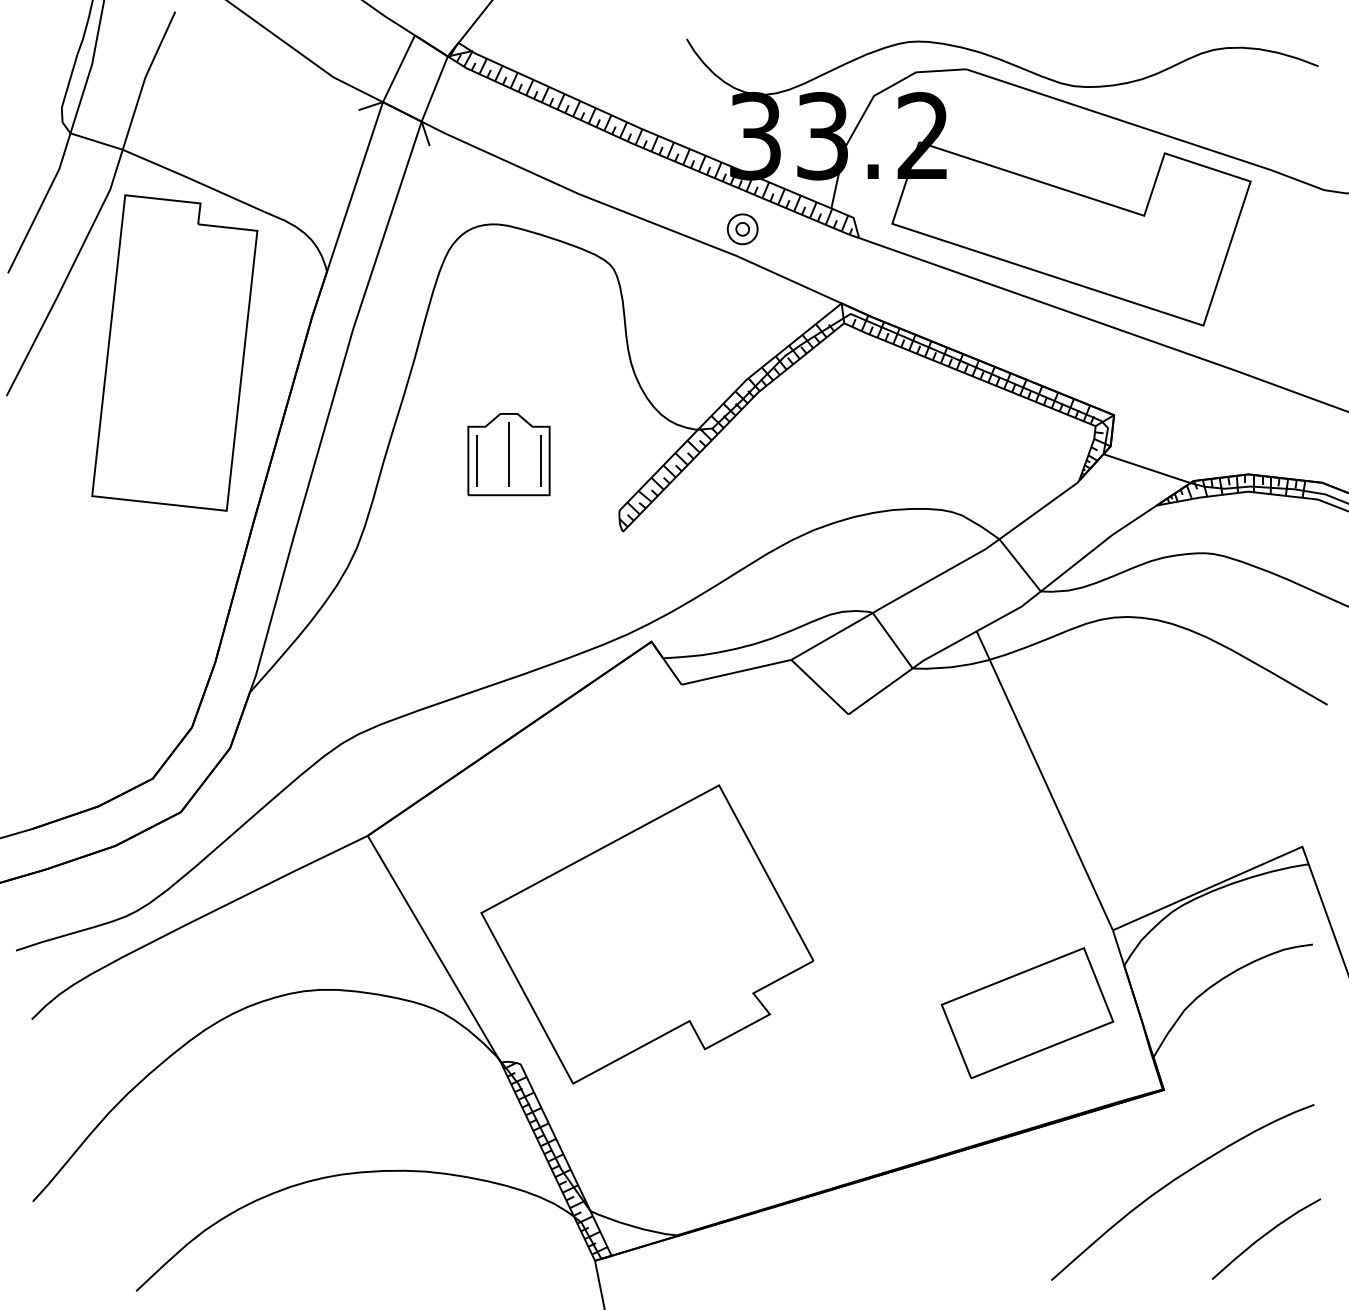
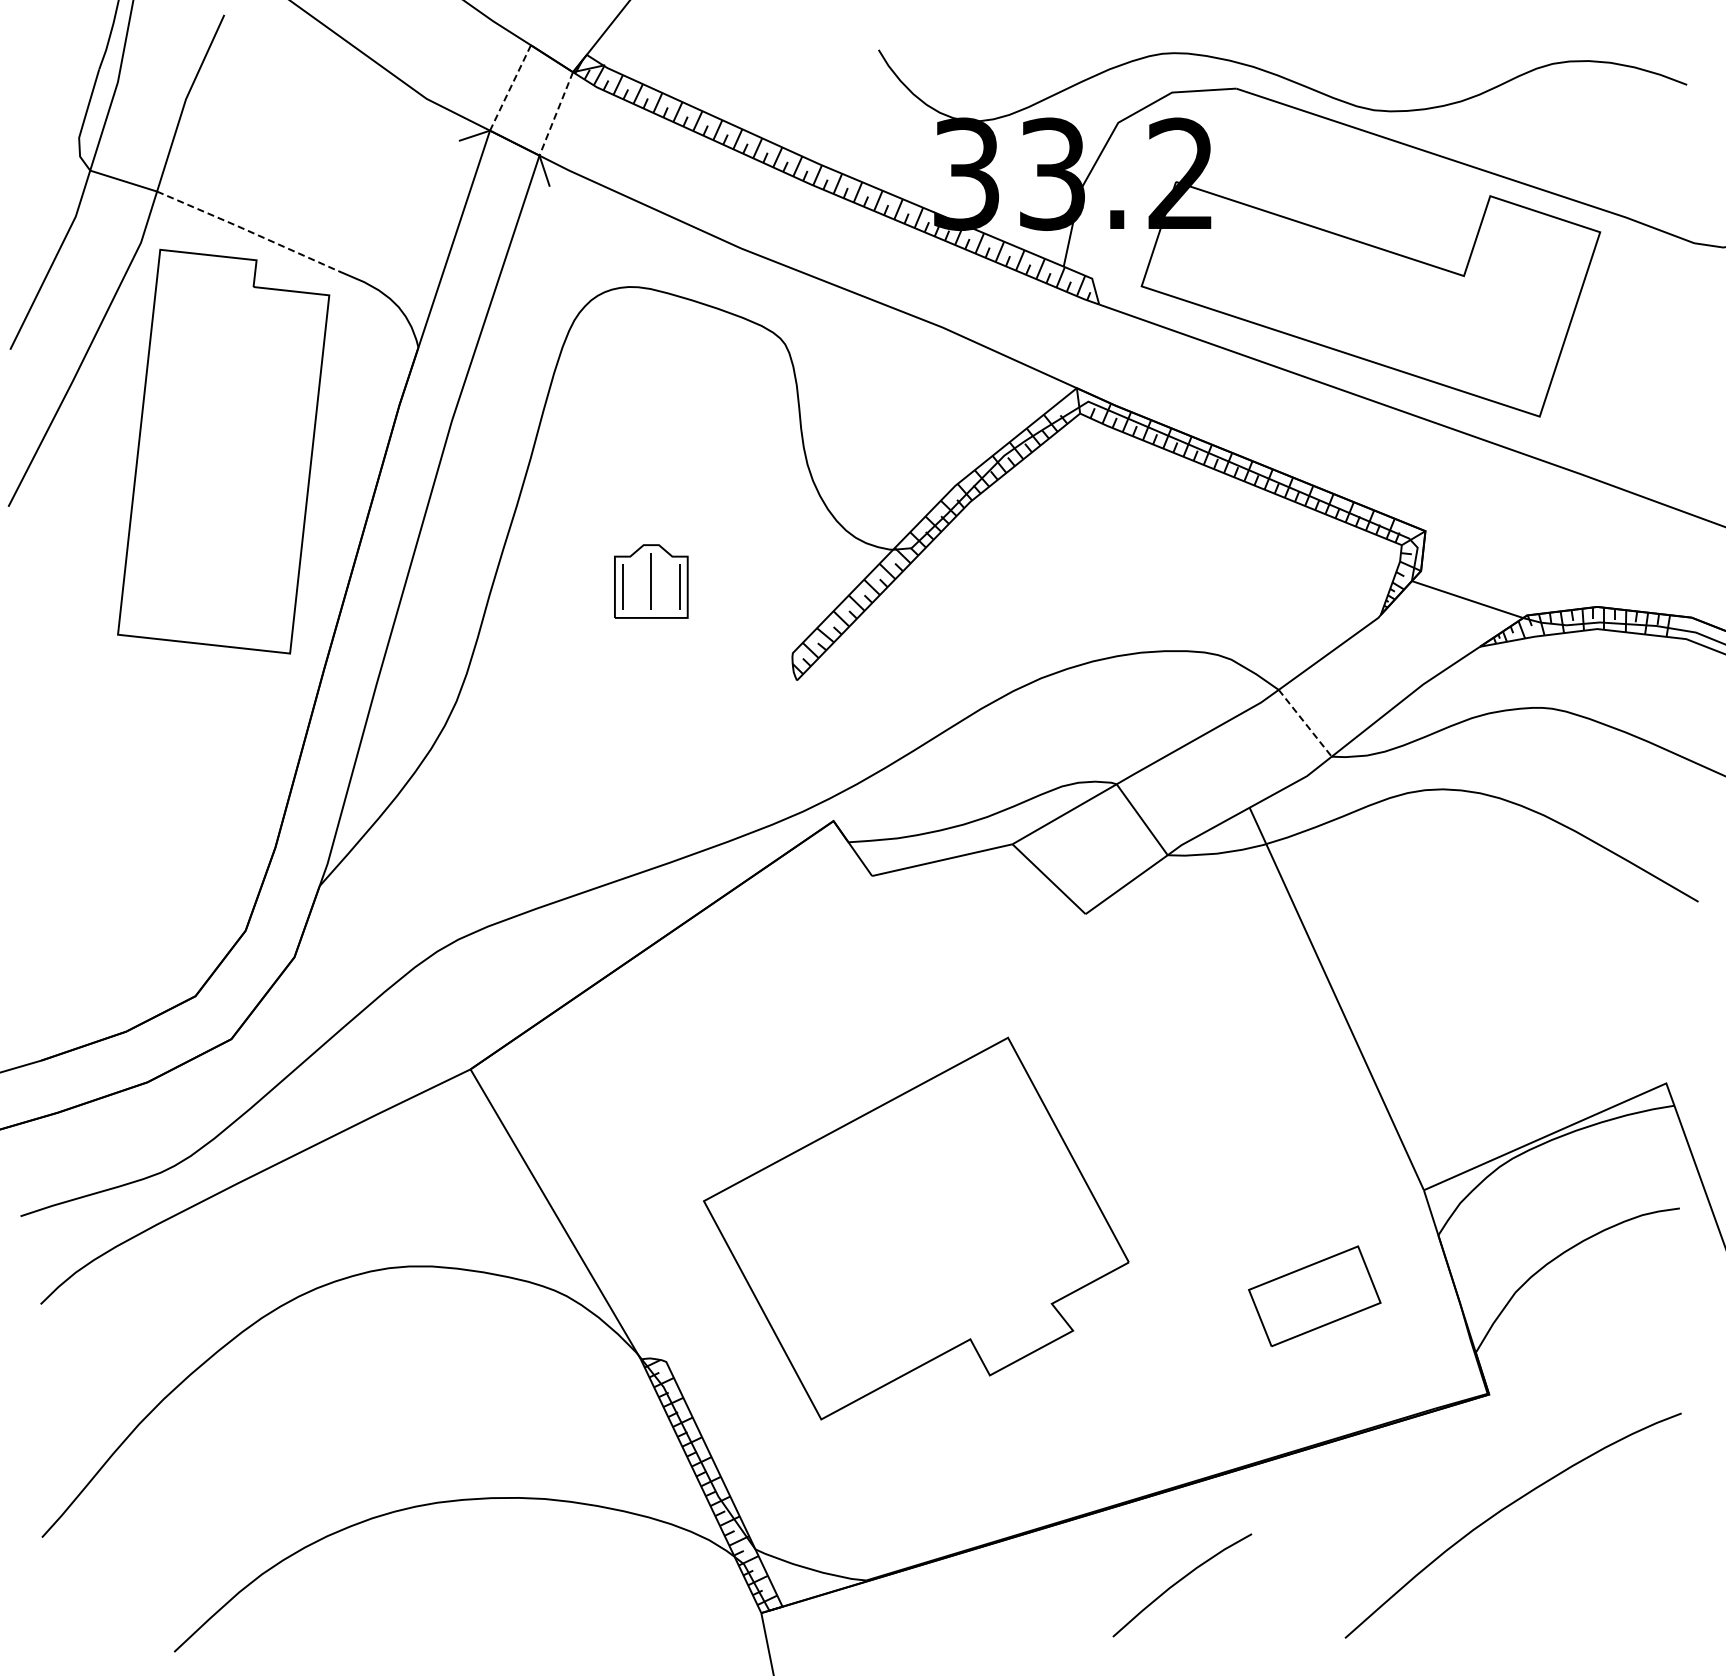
line: (398, 69) -> (510, 88), solid -> dashed
line: (434, 88) -> (556, 113), solid -> dashed
line: (193, 180) -> (247, 230), solid -> dashed
part: (742, 229) -> (950, 293), removed
part: (509, 454) -> (651, 581), size x0.7
line: (1020, 565) -> (1305, 723), solid -> dashed
part: (647, 934) -> (916, 1228), moved
part: (1027, 1013) -> (1314, 1296), size x0.6
curve: (1264, 1236) -> (1180, 1581), moved

